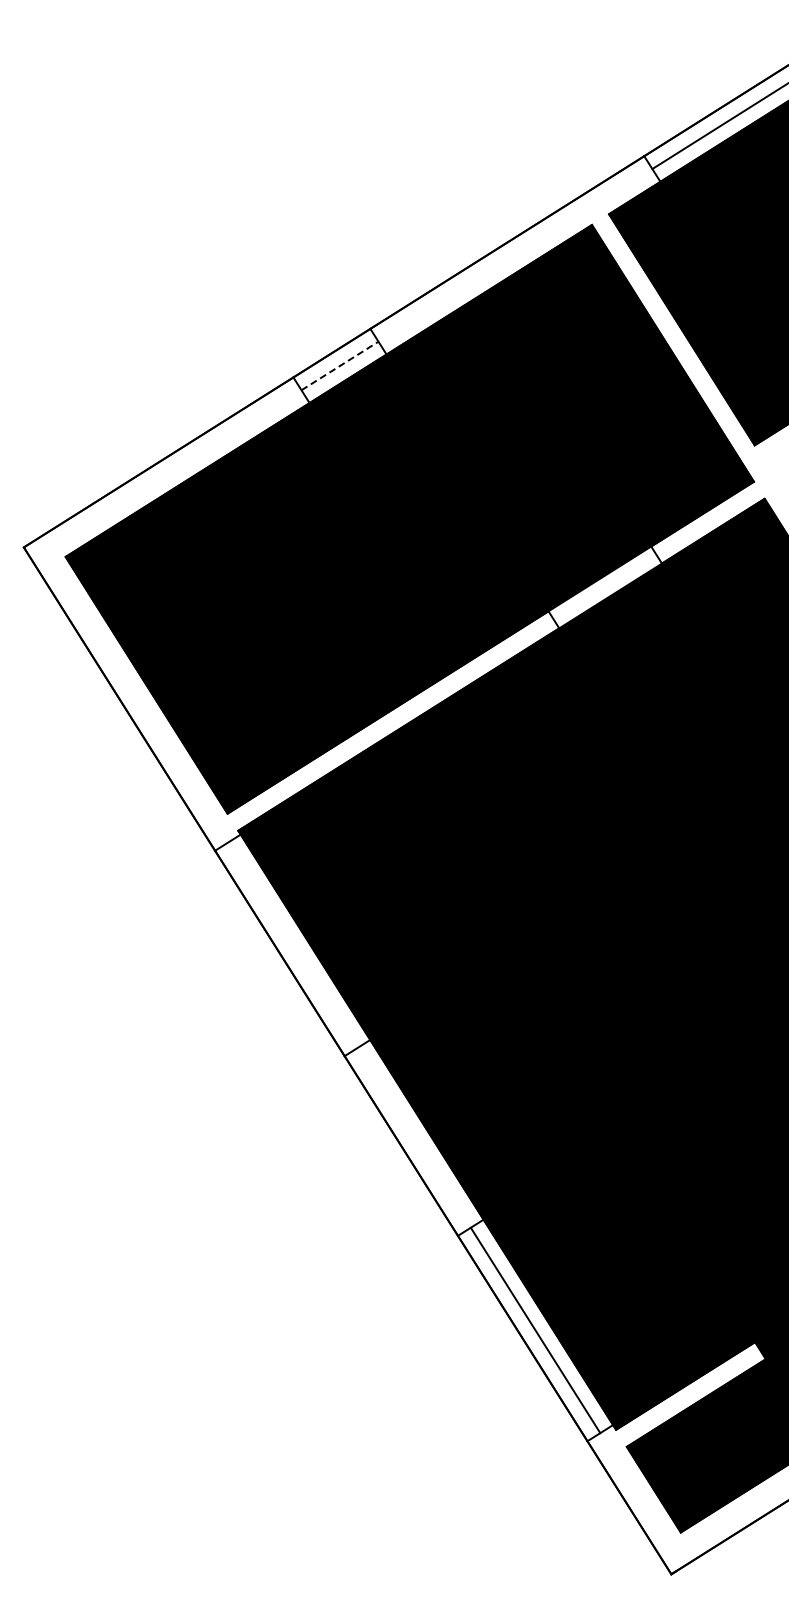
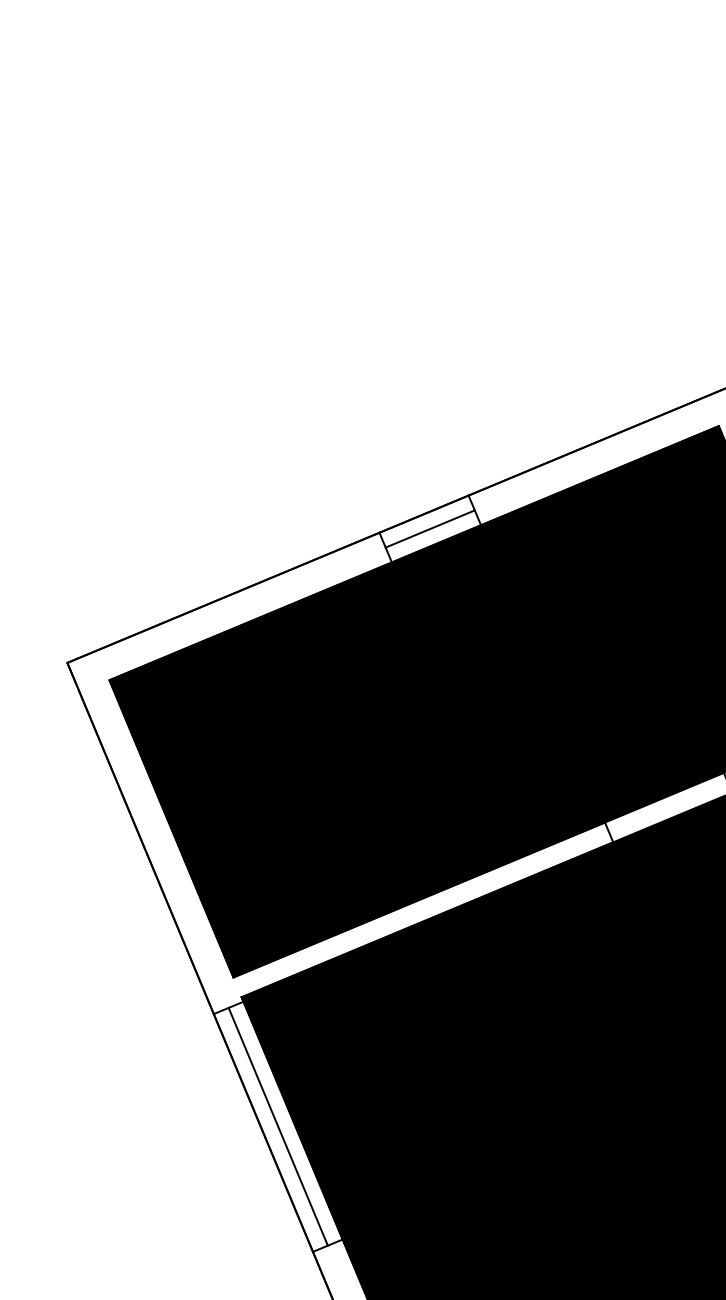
line: (340, 365) -> (430, 528), dashed -> solid
line: (292, 945) -> (278, 1126), added

